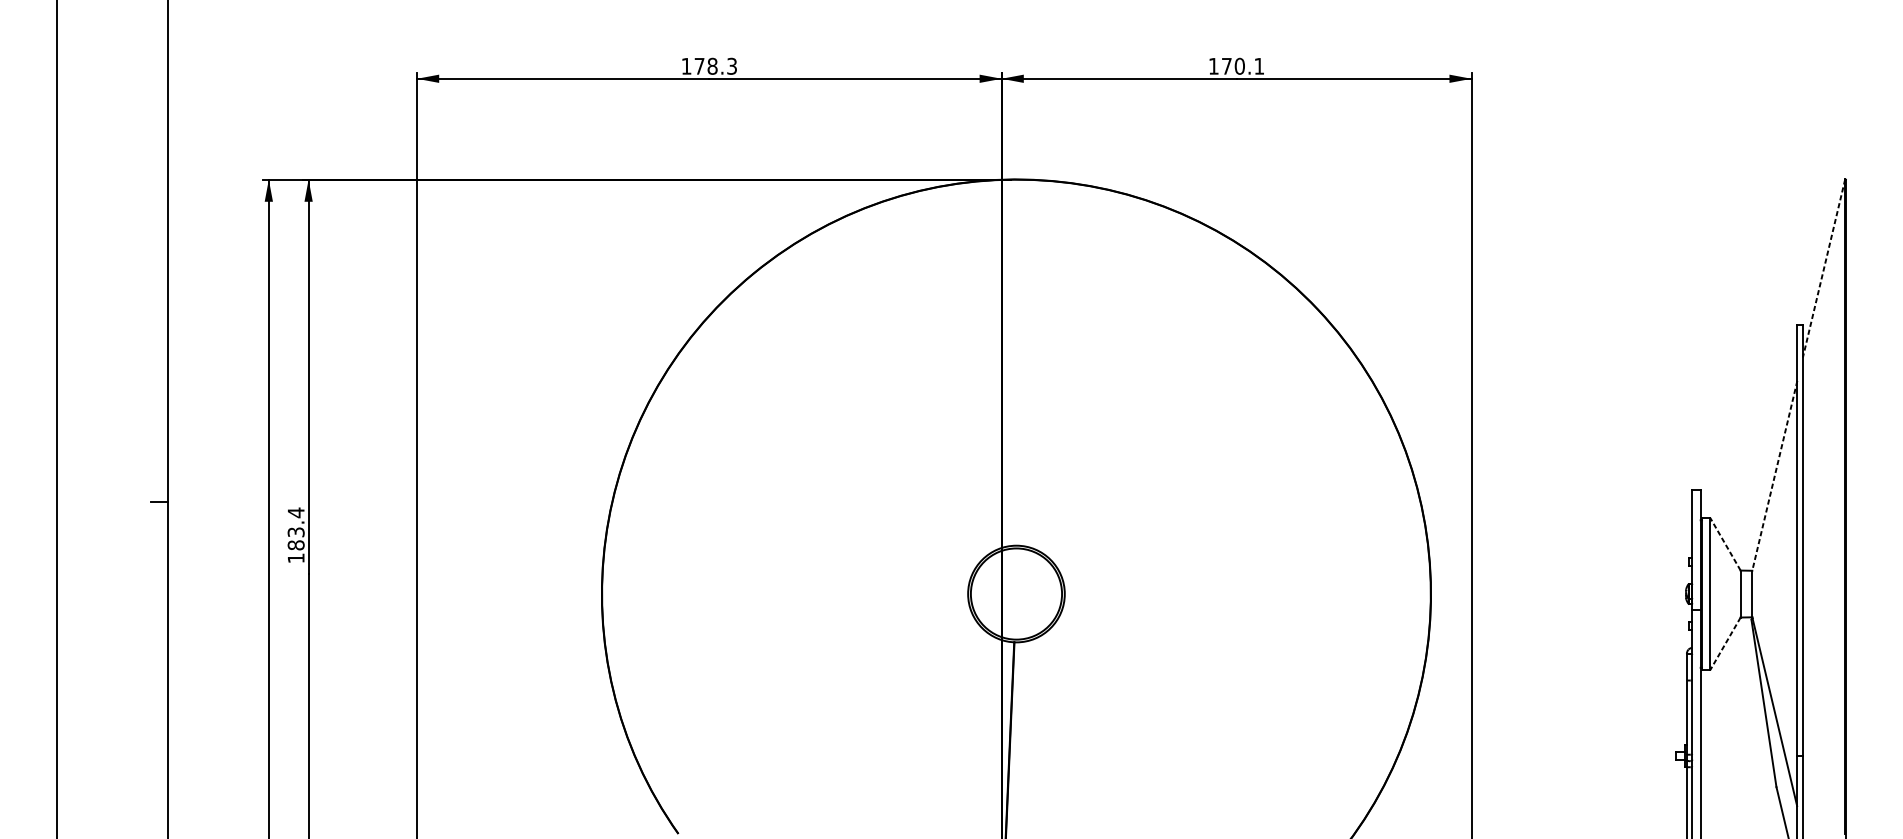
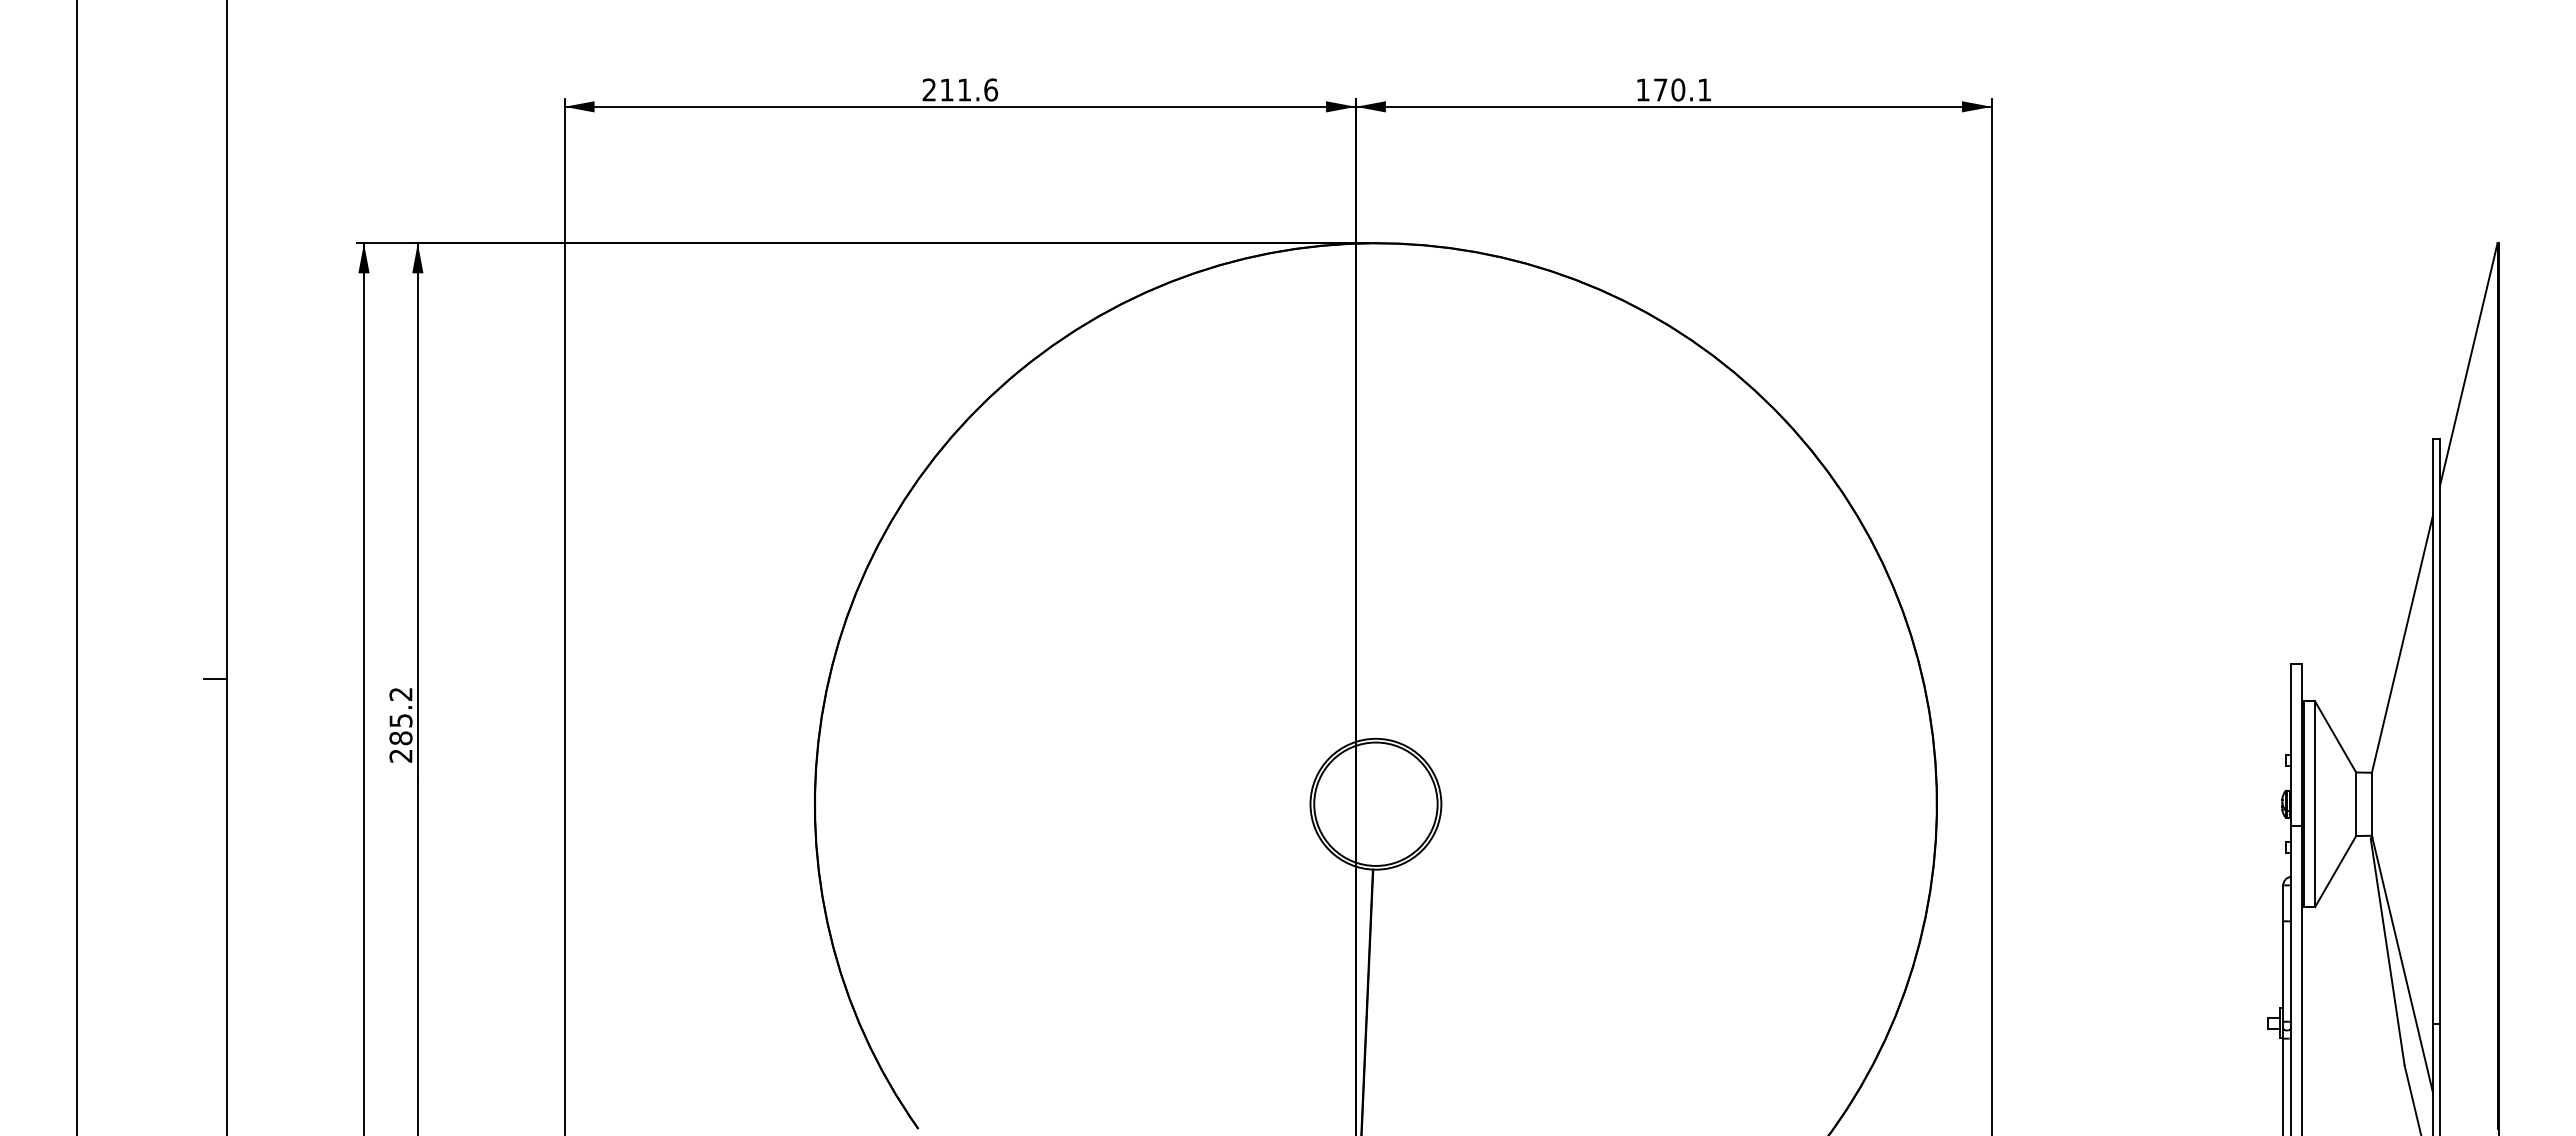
text: (709, 65) -> (960, 89), 178.3 -> 211.6
line: (1824, 268) -> (2469, 363), dashed -> solid
line: (1774, 476) -> (2402, 644), dashed -> solid
text: (295, 535) -> (400, 724), 183.4 -> 285.2
line: (1725, 543) -> (2335, 736), dashed -> solid
line: (1725, 643) -> (2335, 871), dashed -> solid

